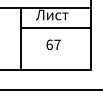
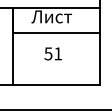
text: (53, 44) -> (53, 53), 67 -> 51

